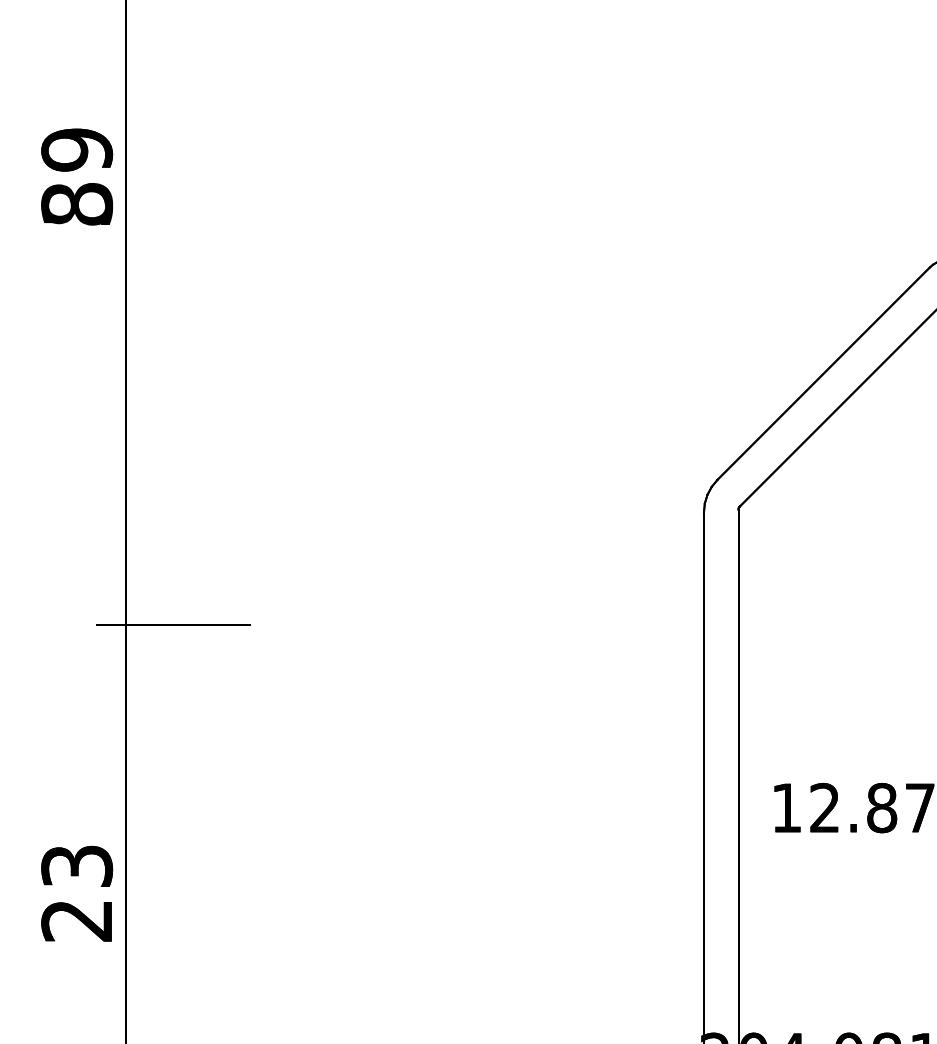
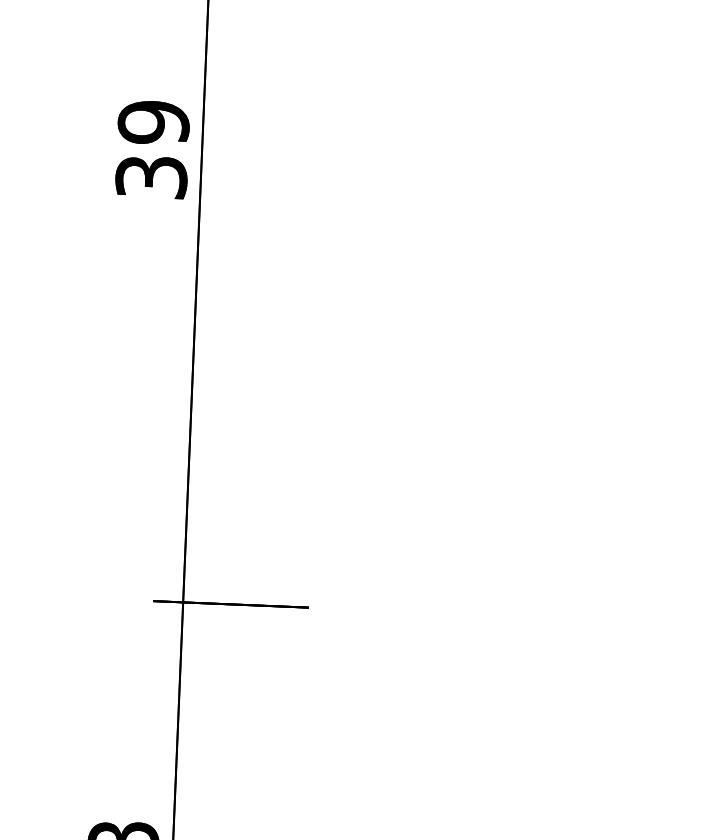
text: (77, 204) -> (151, 177), 89 -> 39

